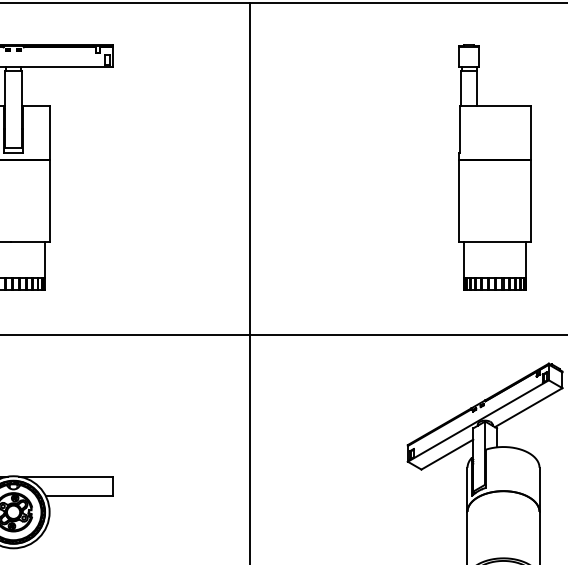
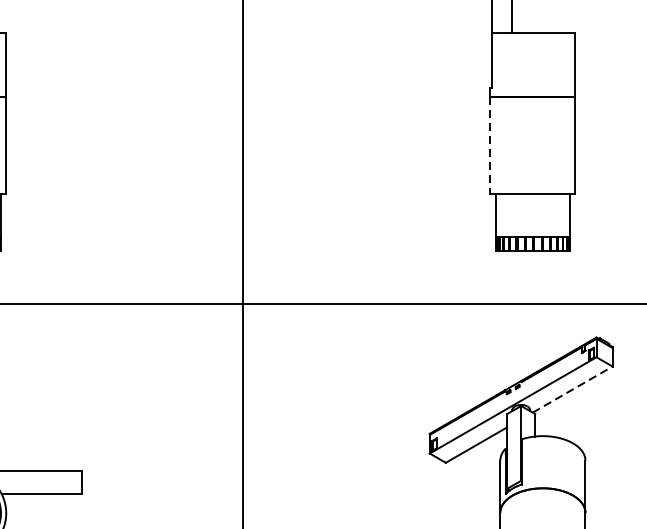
line: (459, 201) -> (490, 145), solid -> dashed
line: (528, 407) -> (572, 389), solid -> dashed

